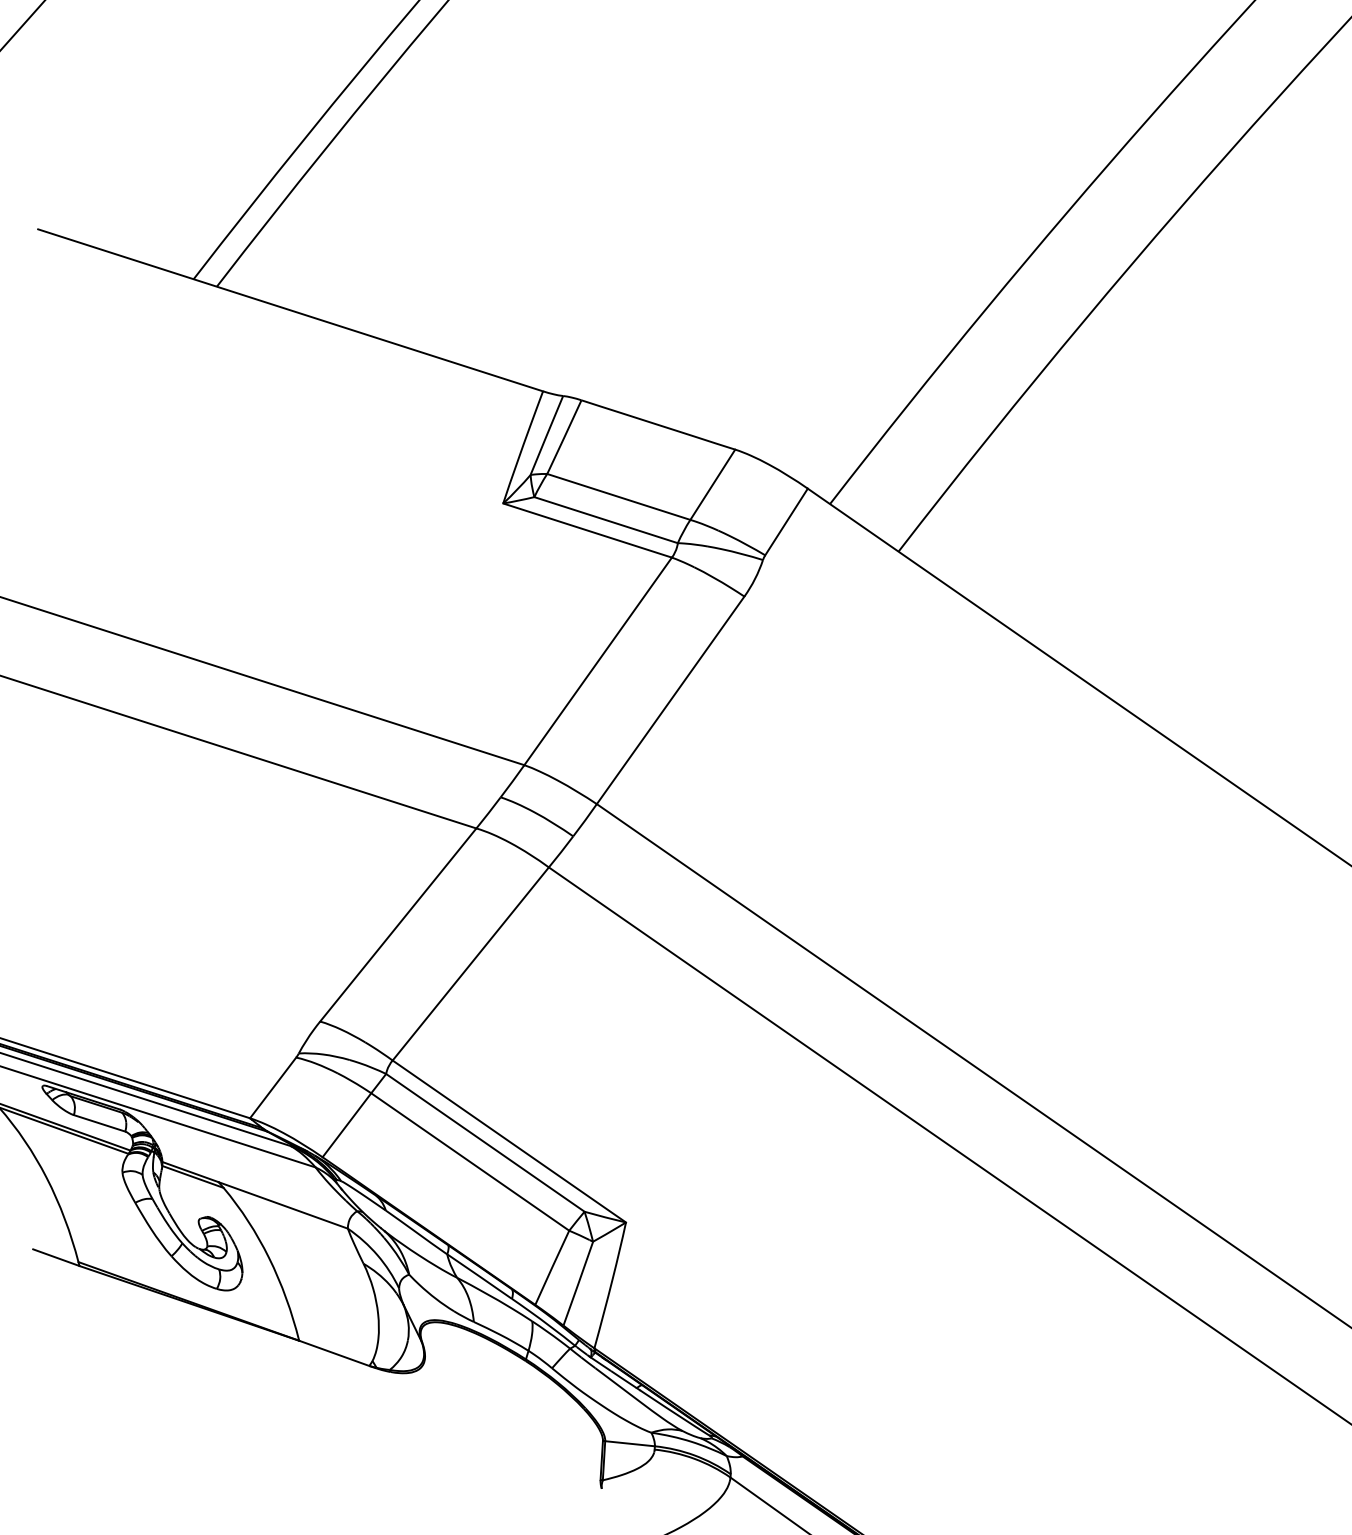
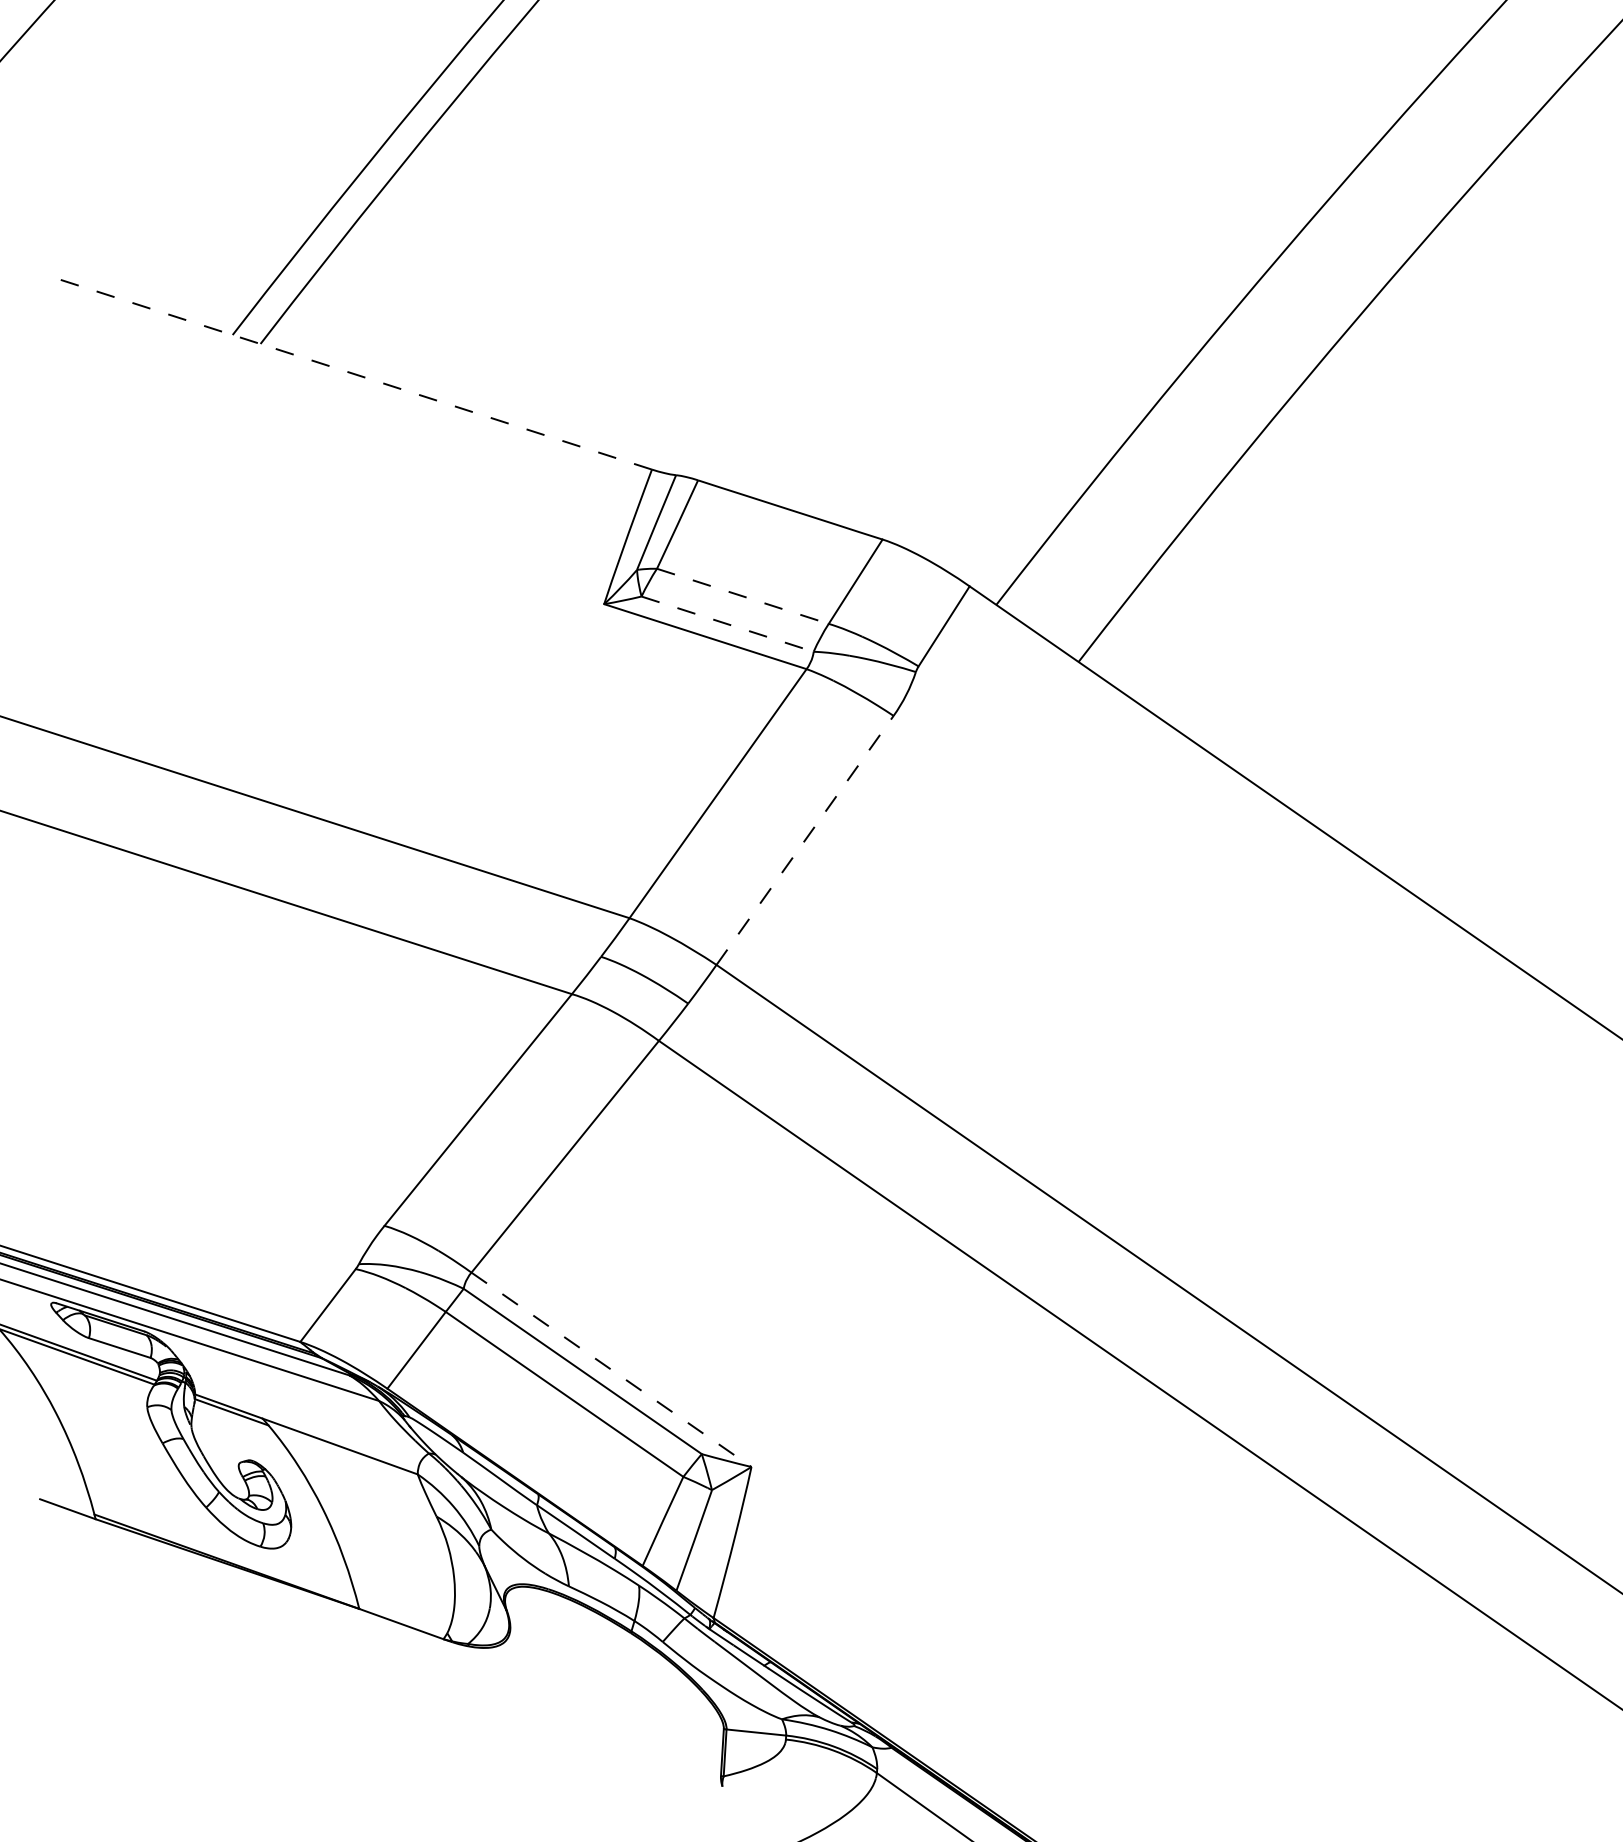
line: (290, 310) -> (348, 372), solid -> dashed
line: (619, 497) -> (743, 596), solid -> dashed
line: (606, 520) -> (728, 624), solid -> dashed
line: (671, 700) -> (805, 840), solid -> dashed
line: (509, 1142) -> (611, 1370), solid -> dashed

